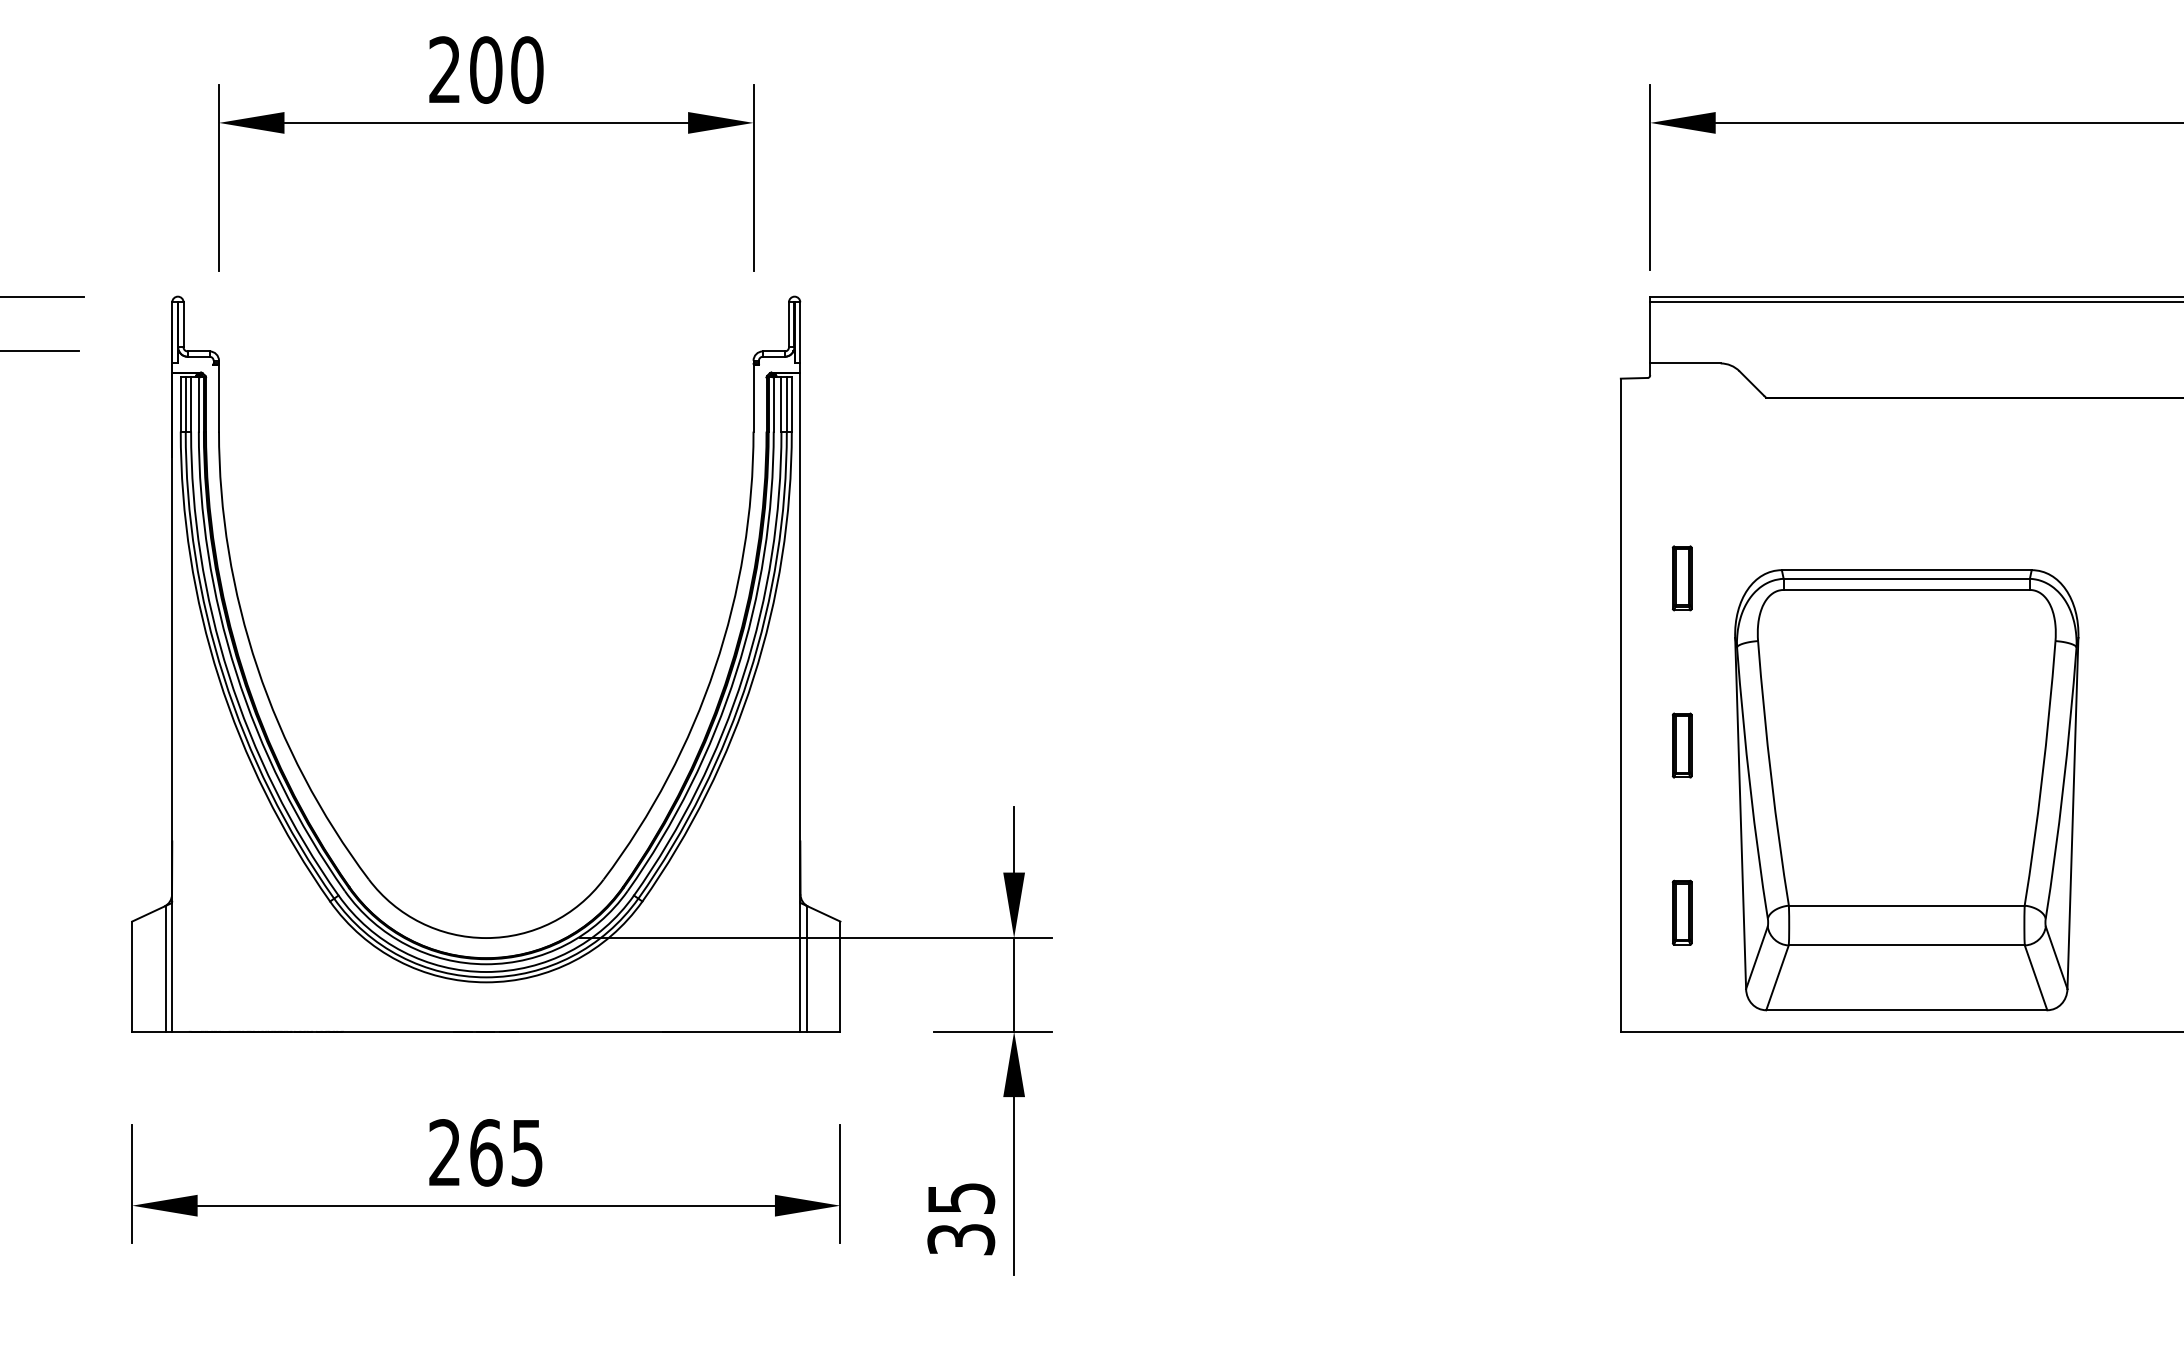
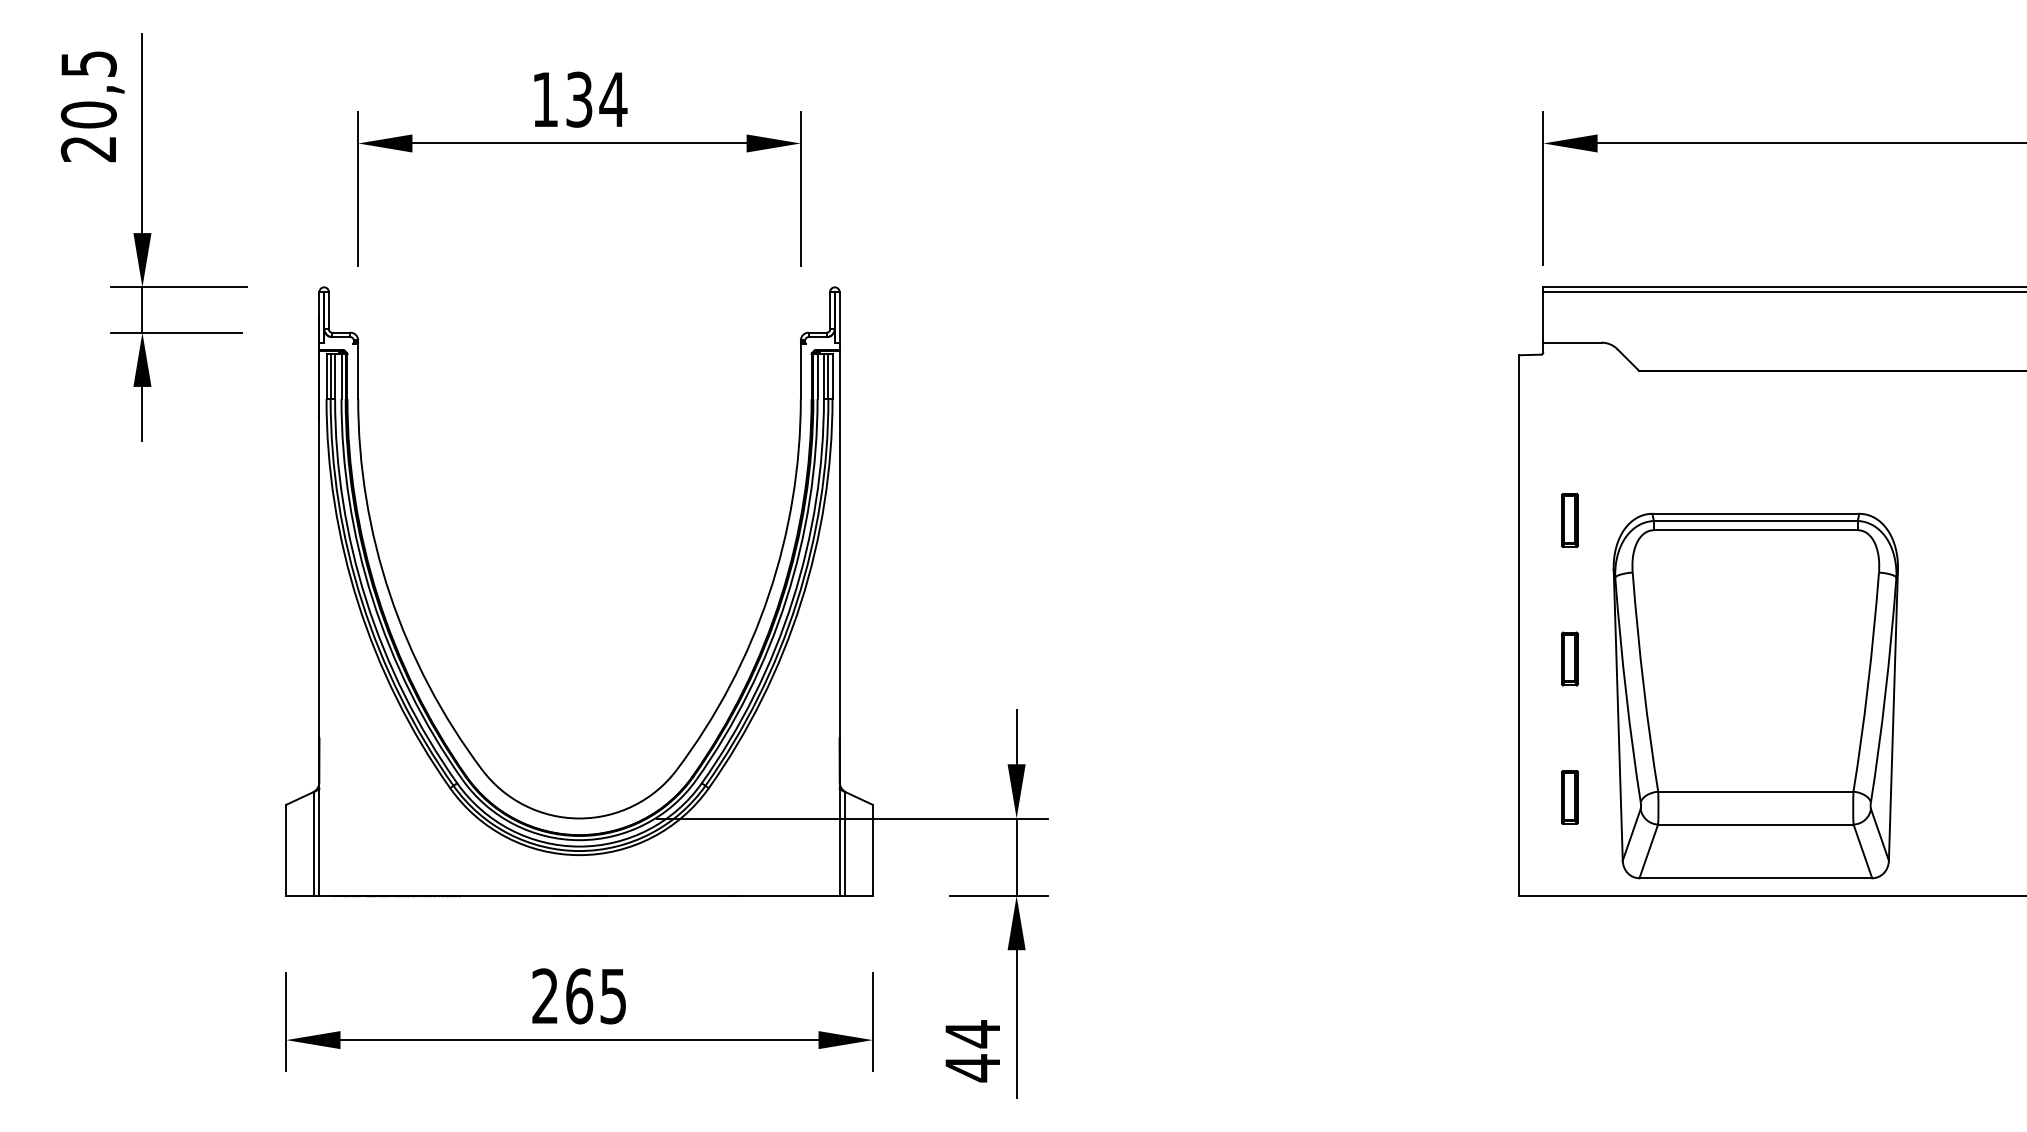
text: (486, 69) -> (579, 99), 200 -> 134
text: (960, 1219) -> (972, 1051), 35 -> 44

